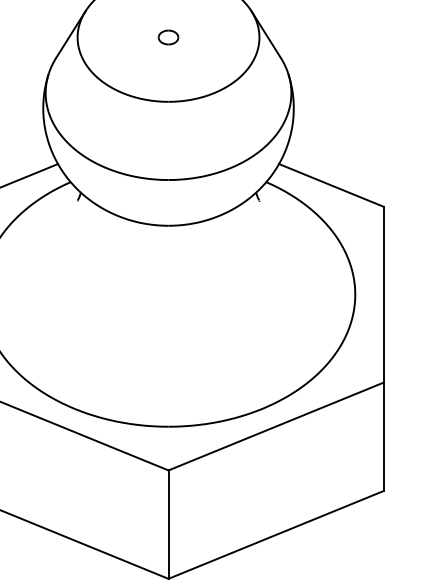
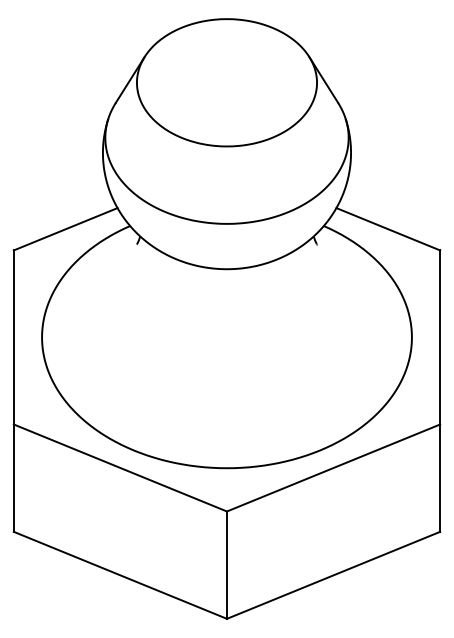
part: (168, 37) -> (226, 82), removed

